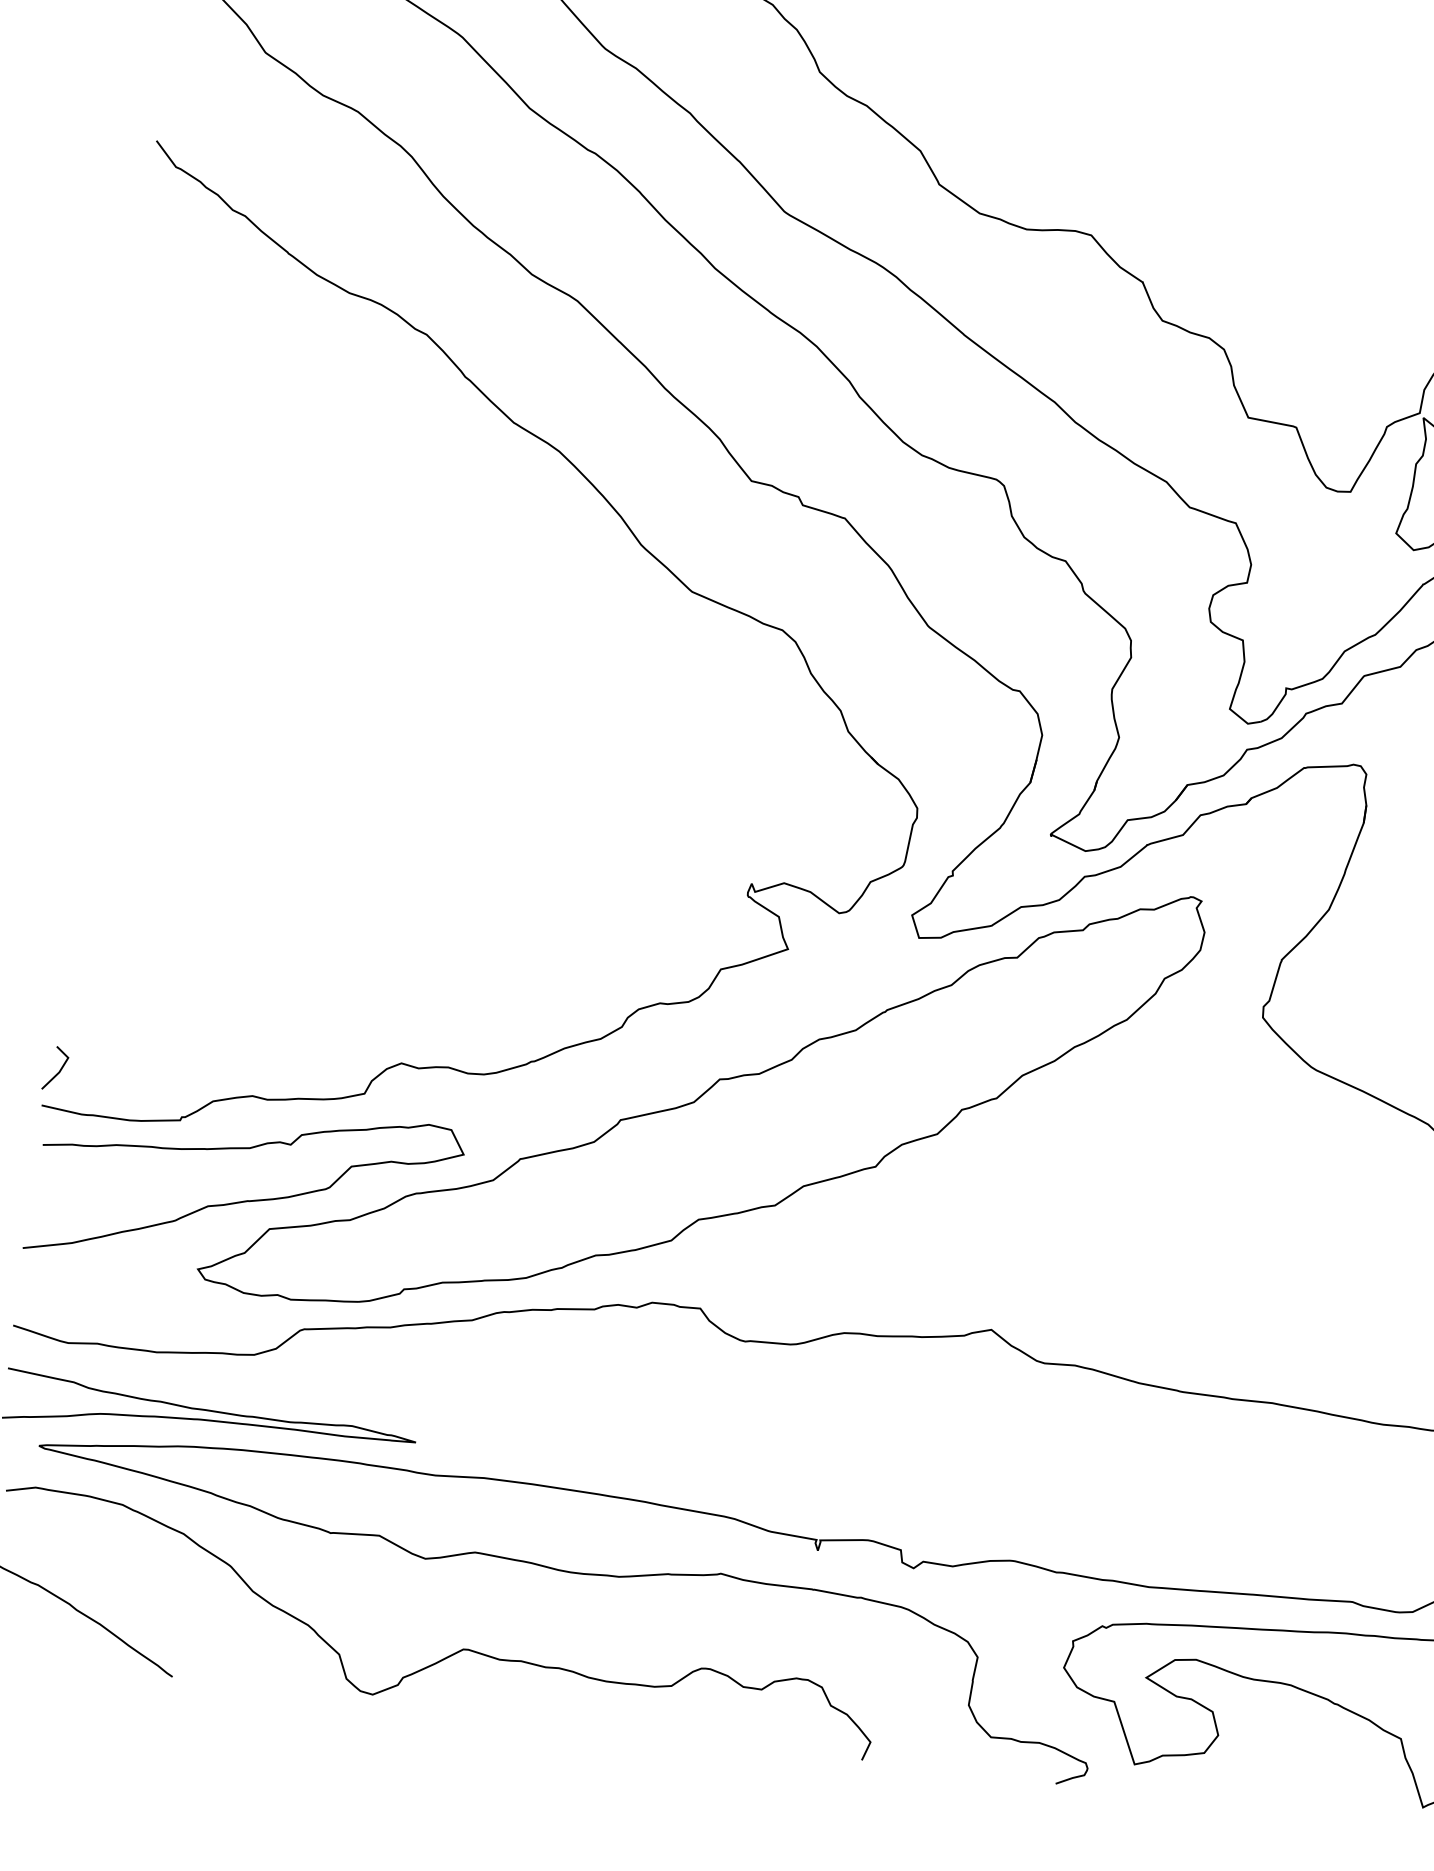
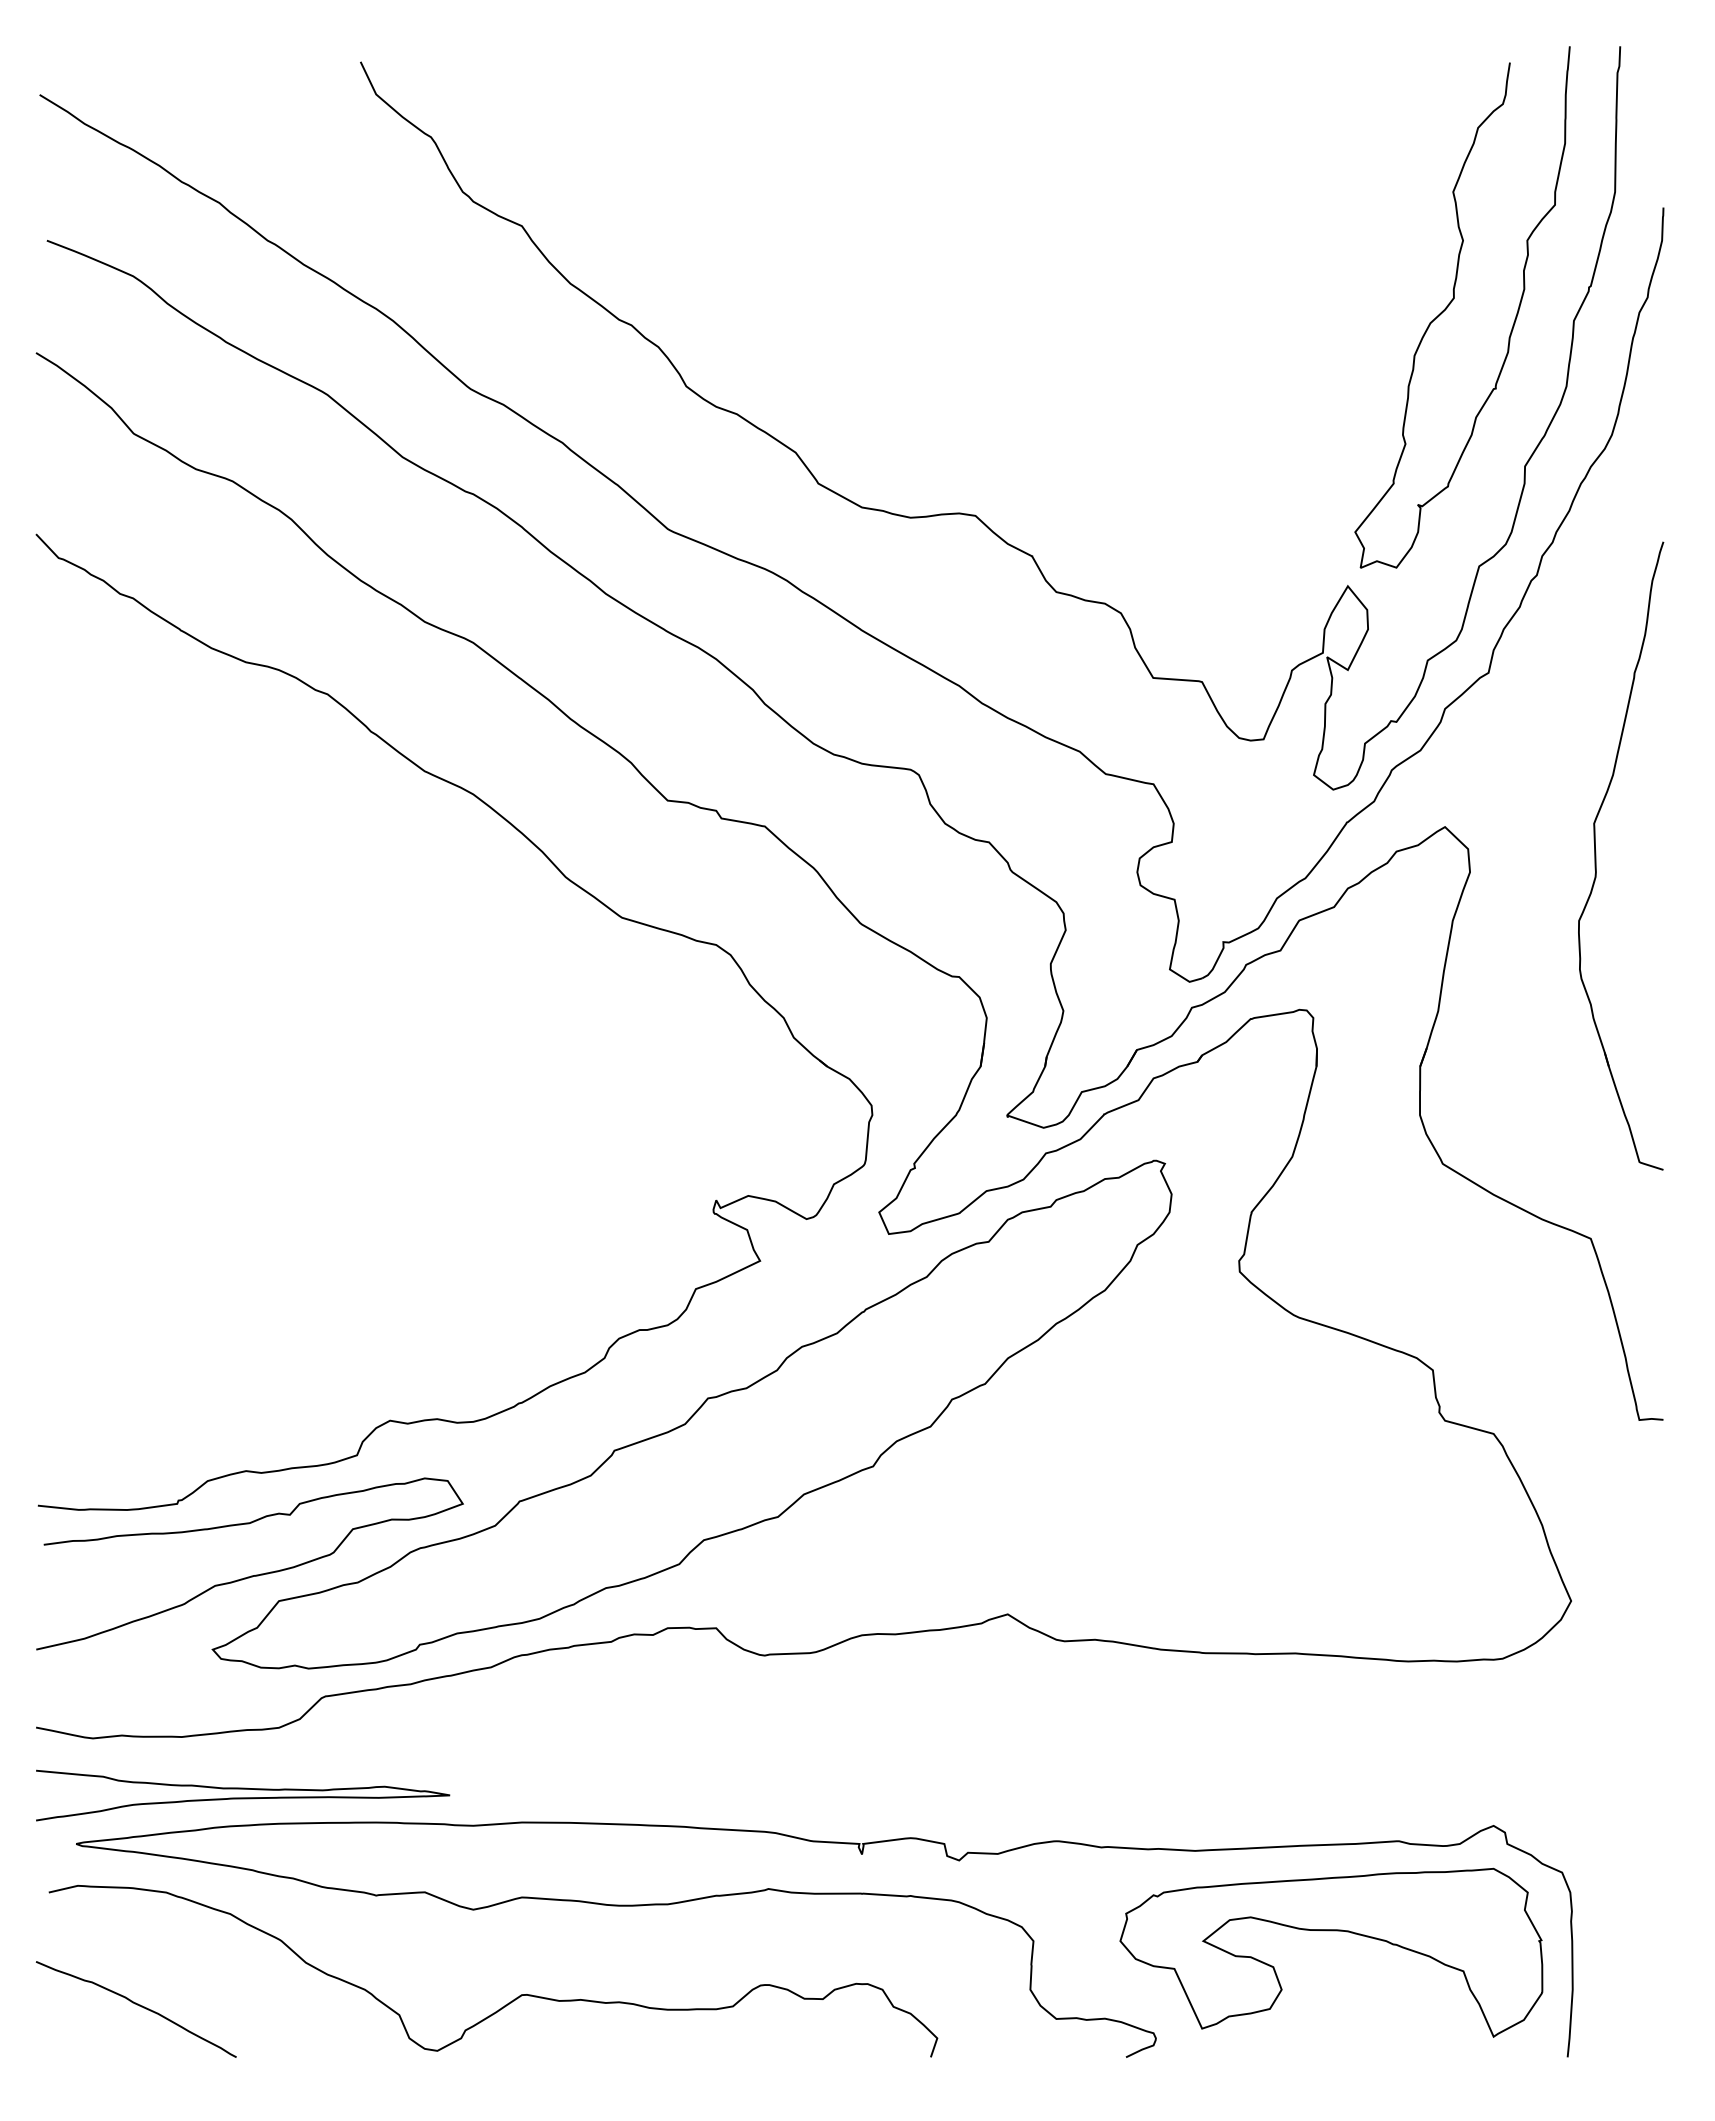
line: (59, 1070) -> (51, 1468), removed

